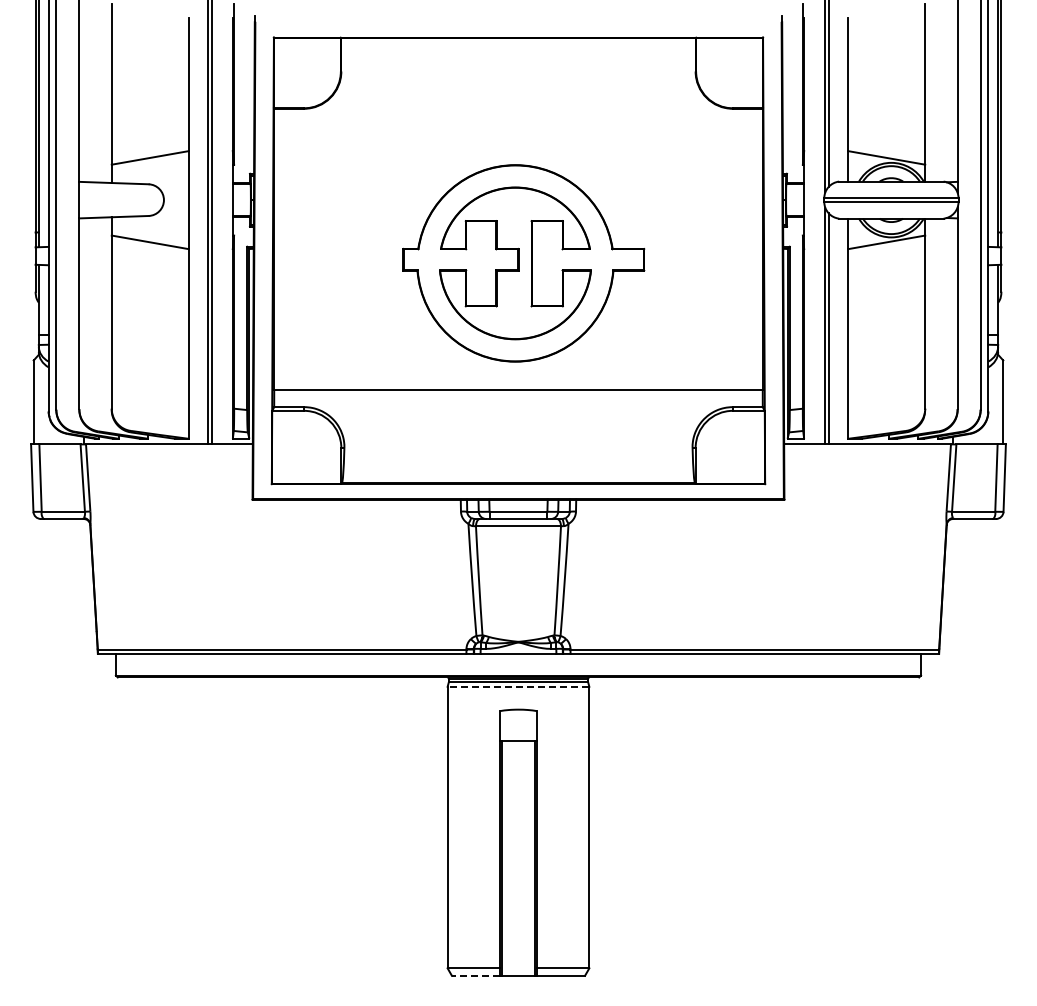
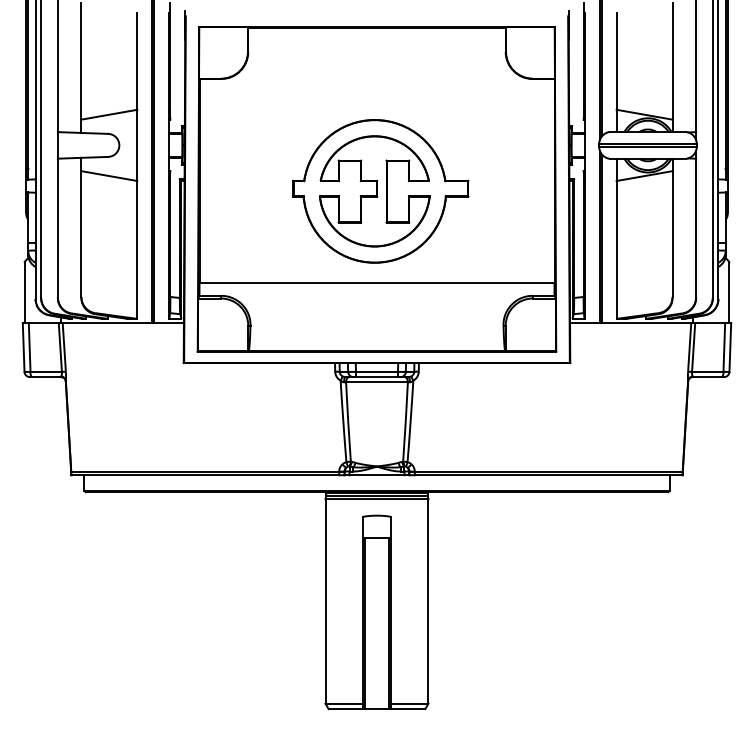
line: (518, 686) -> (377, 498), dashed -> solid
line: (475, 975) -> (345, 708), dashed -> solid

